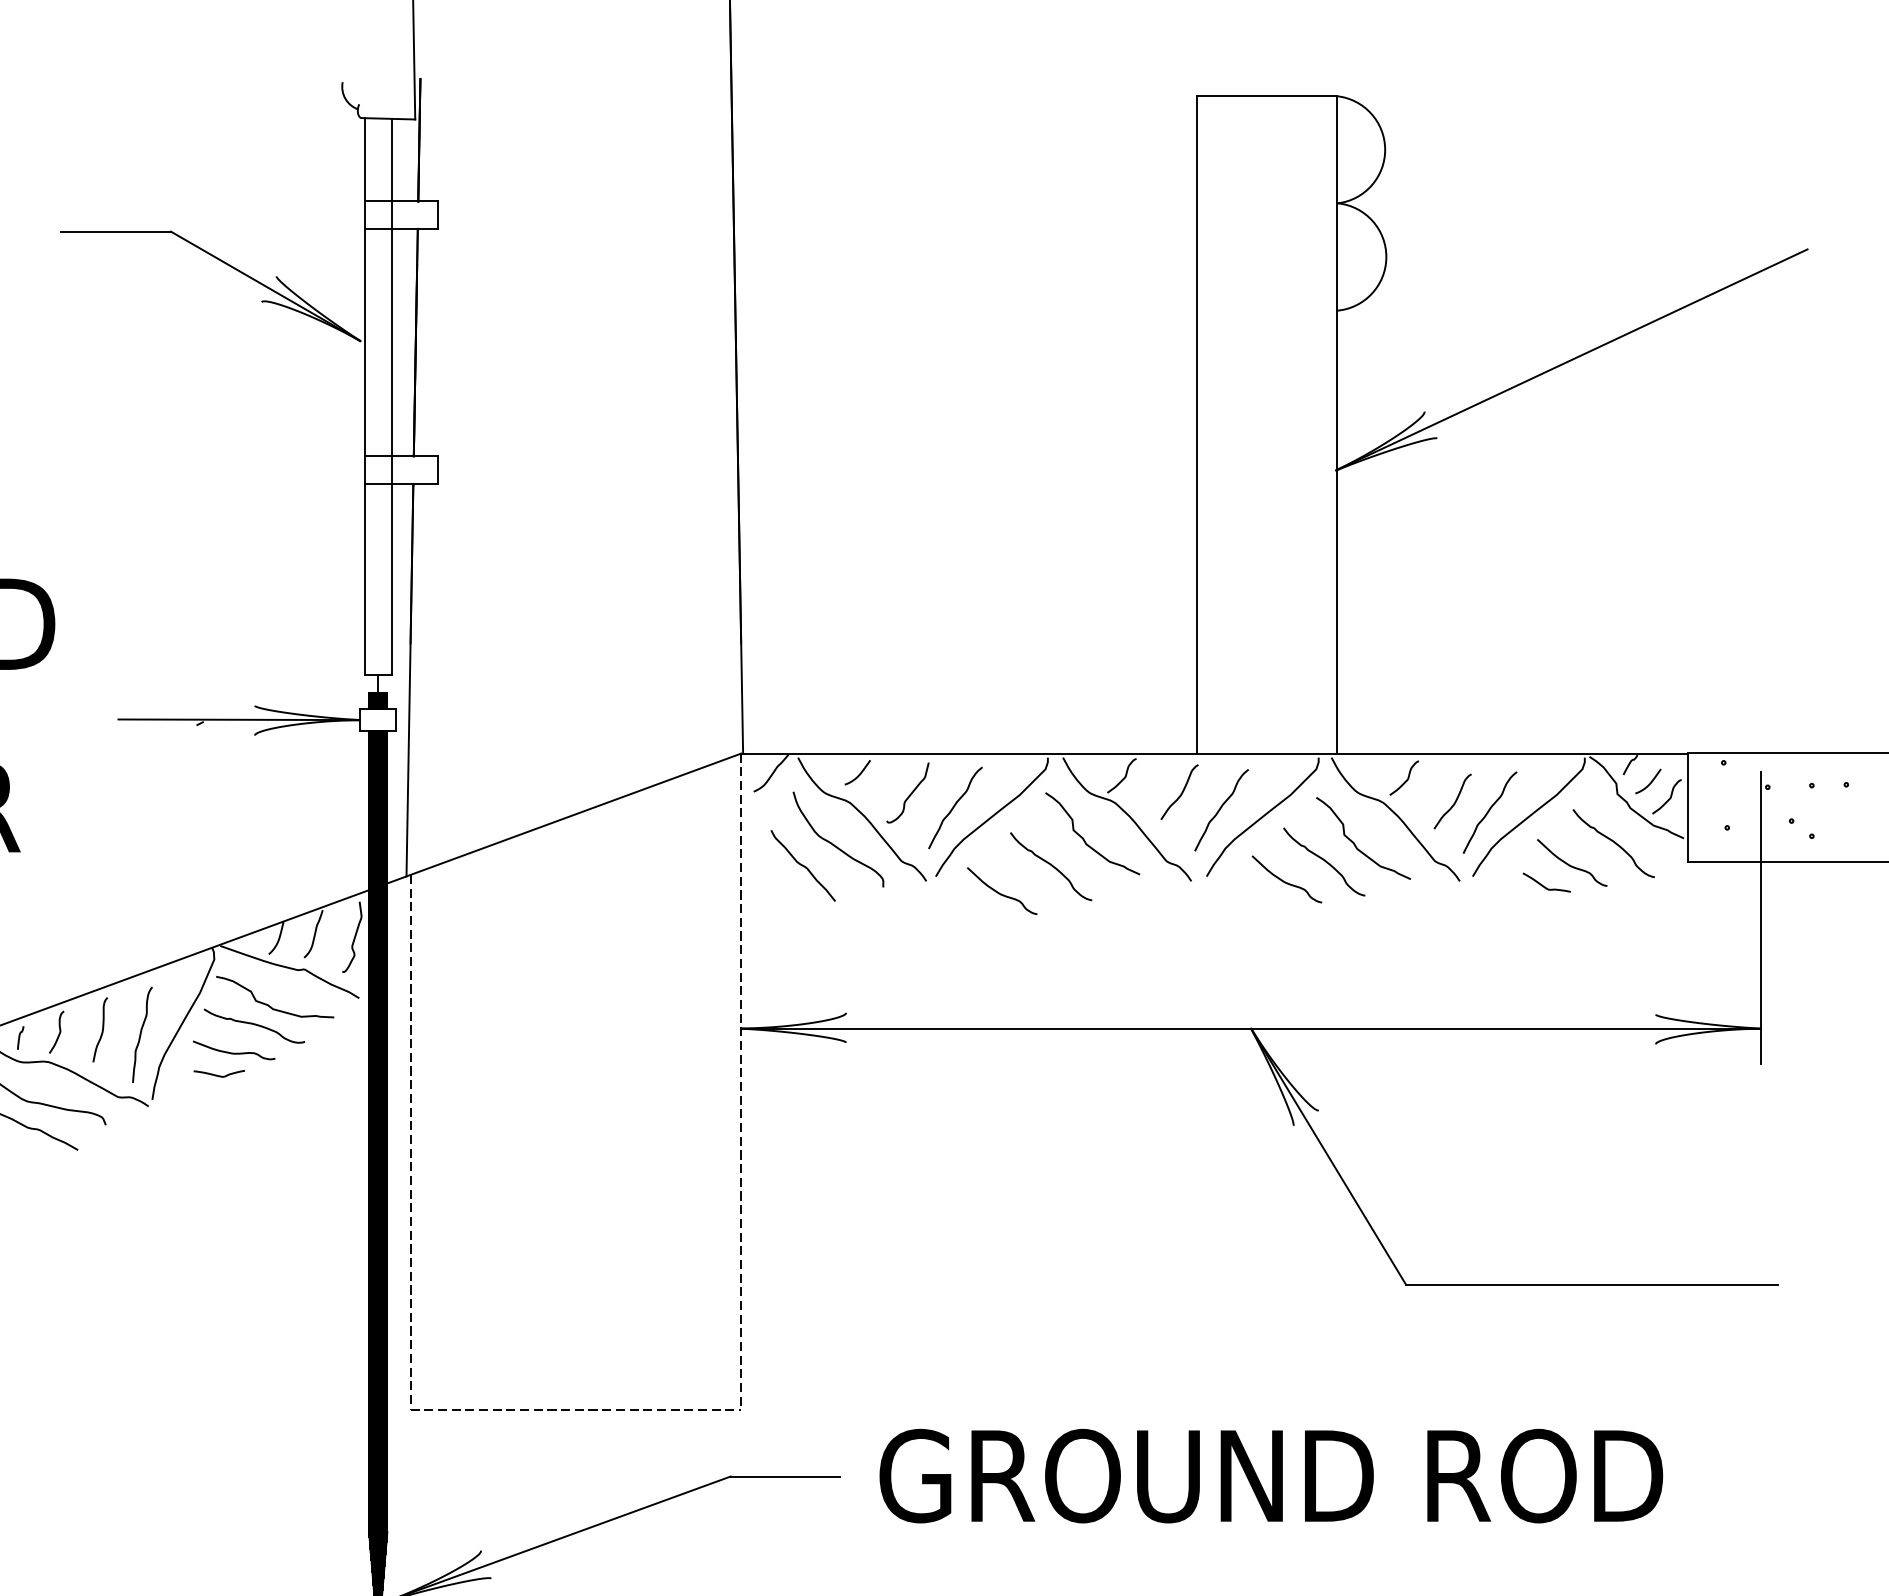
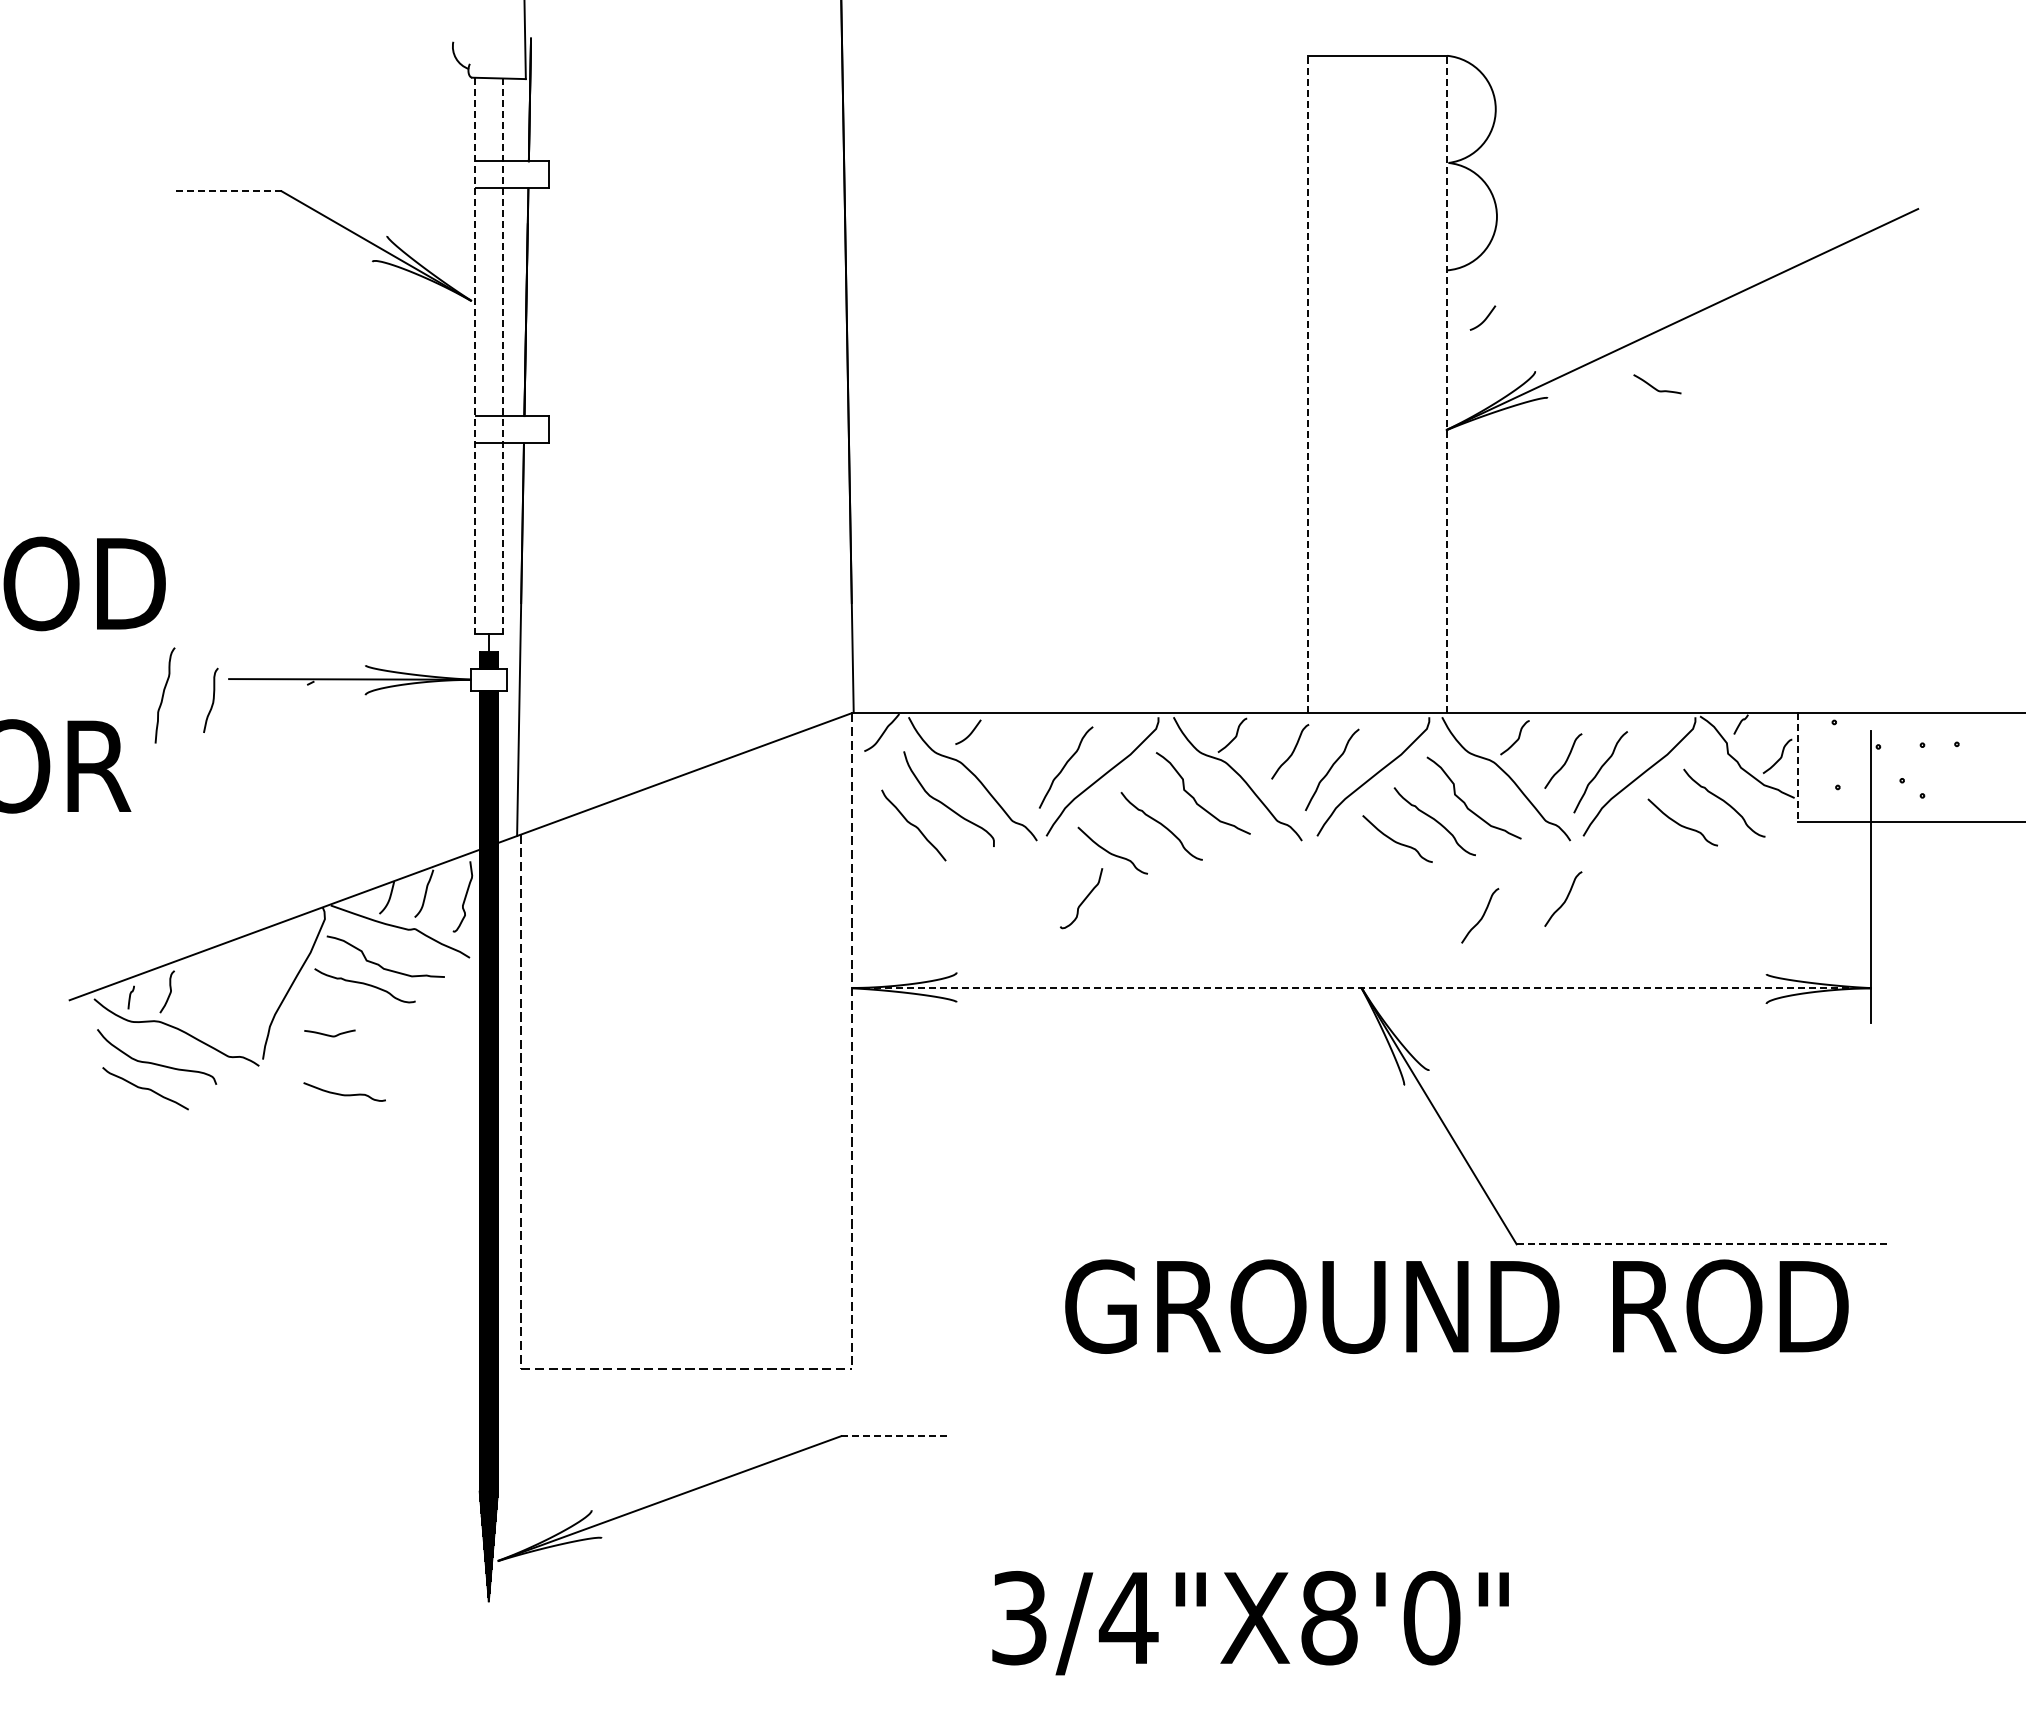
line: (115, 231) -> (226, 191), solid -> dashed
line: (364, 396) -> (475, 356), solid -> dashed
line: (391, 396) -> (502, 356), solid -> dashed
line: (1196, 424) -> (1307, 384), solid -> dashed
line: (1336, 424) -> (1447, 384), solid -> dashed
curve: (1649, 782) -> (1484, 319), moved
curve: (909, 793) -> (1083, 899), moved
line: (1687, 808) -> (1798, 768), solid -> dashed
curve: (1544, 885) -> (1655, 387), moved
curve: (1454, 938) -> (1565, 898), added
curve: (1370, 956) -> (1481, 916), added
curve: (101, 1028) -> (212, 699), moved
line: (1250, 1028) -> (1361, 988), solid -> dashed
curve: (141, 1033) -> (164, 694), moved
curve: (233, 1052) -> (344, 1094), moved
line: (1592, 1284) -> (1703, 1244), solid -> dashed
text: (1270, 1475) -> (1456, 1306), moved
line: (784, 1476) -> (895, 1436), solid -> dashed

